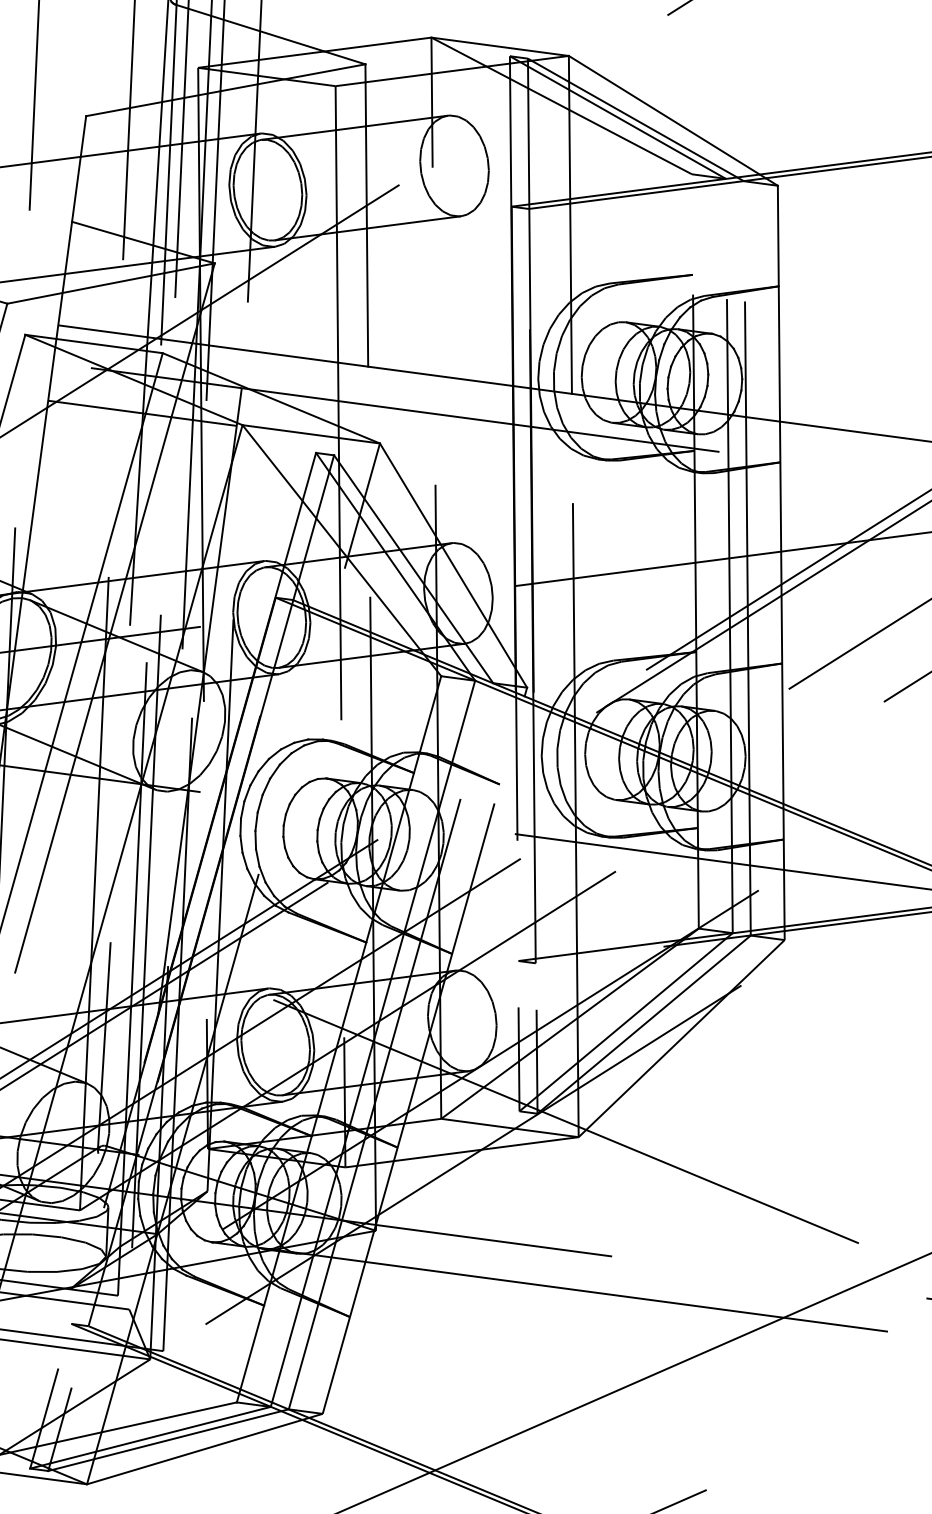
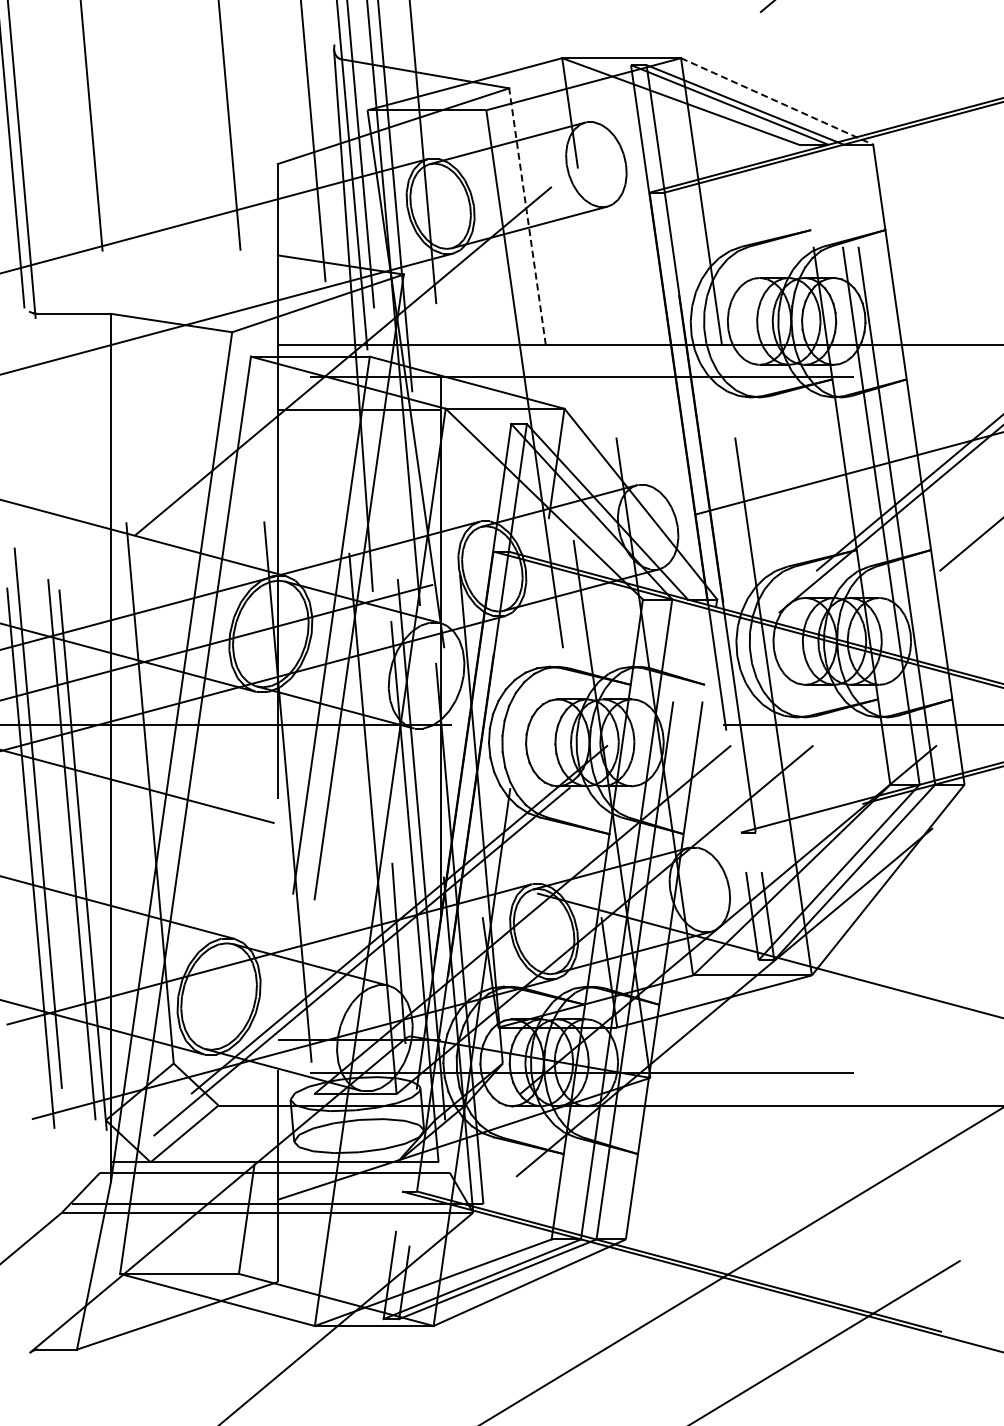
line: (673, 120) -> (777, 101), solid -> dashed
line: (366, 215) -> (527, 216), solid -> dashed

